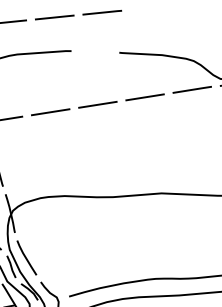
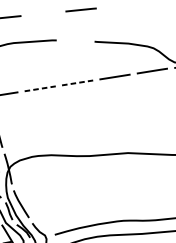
line: (54, 17) -> (43, 13), removed
line: (97, 104) -> (77, 82), solid -> dashed
line: (50, 112) -> (40, 89), solid -> dashed

